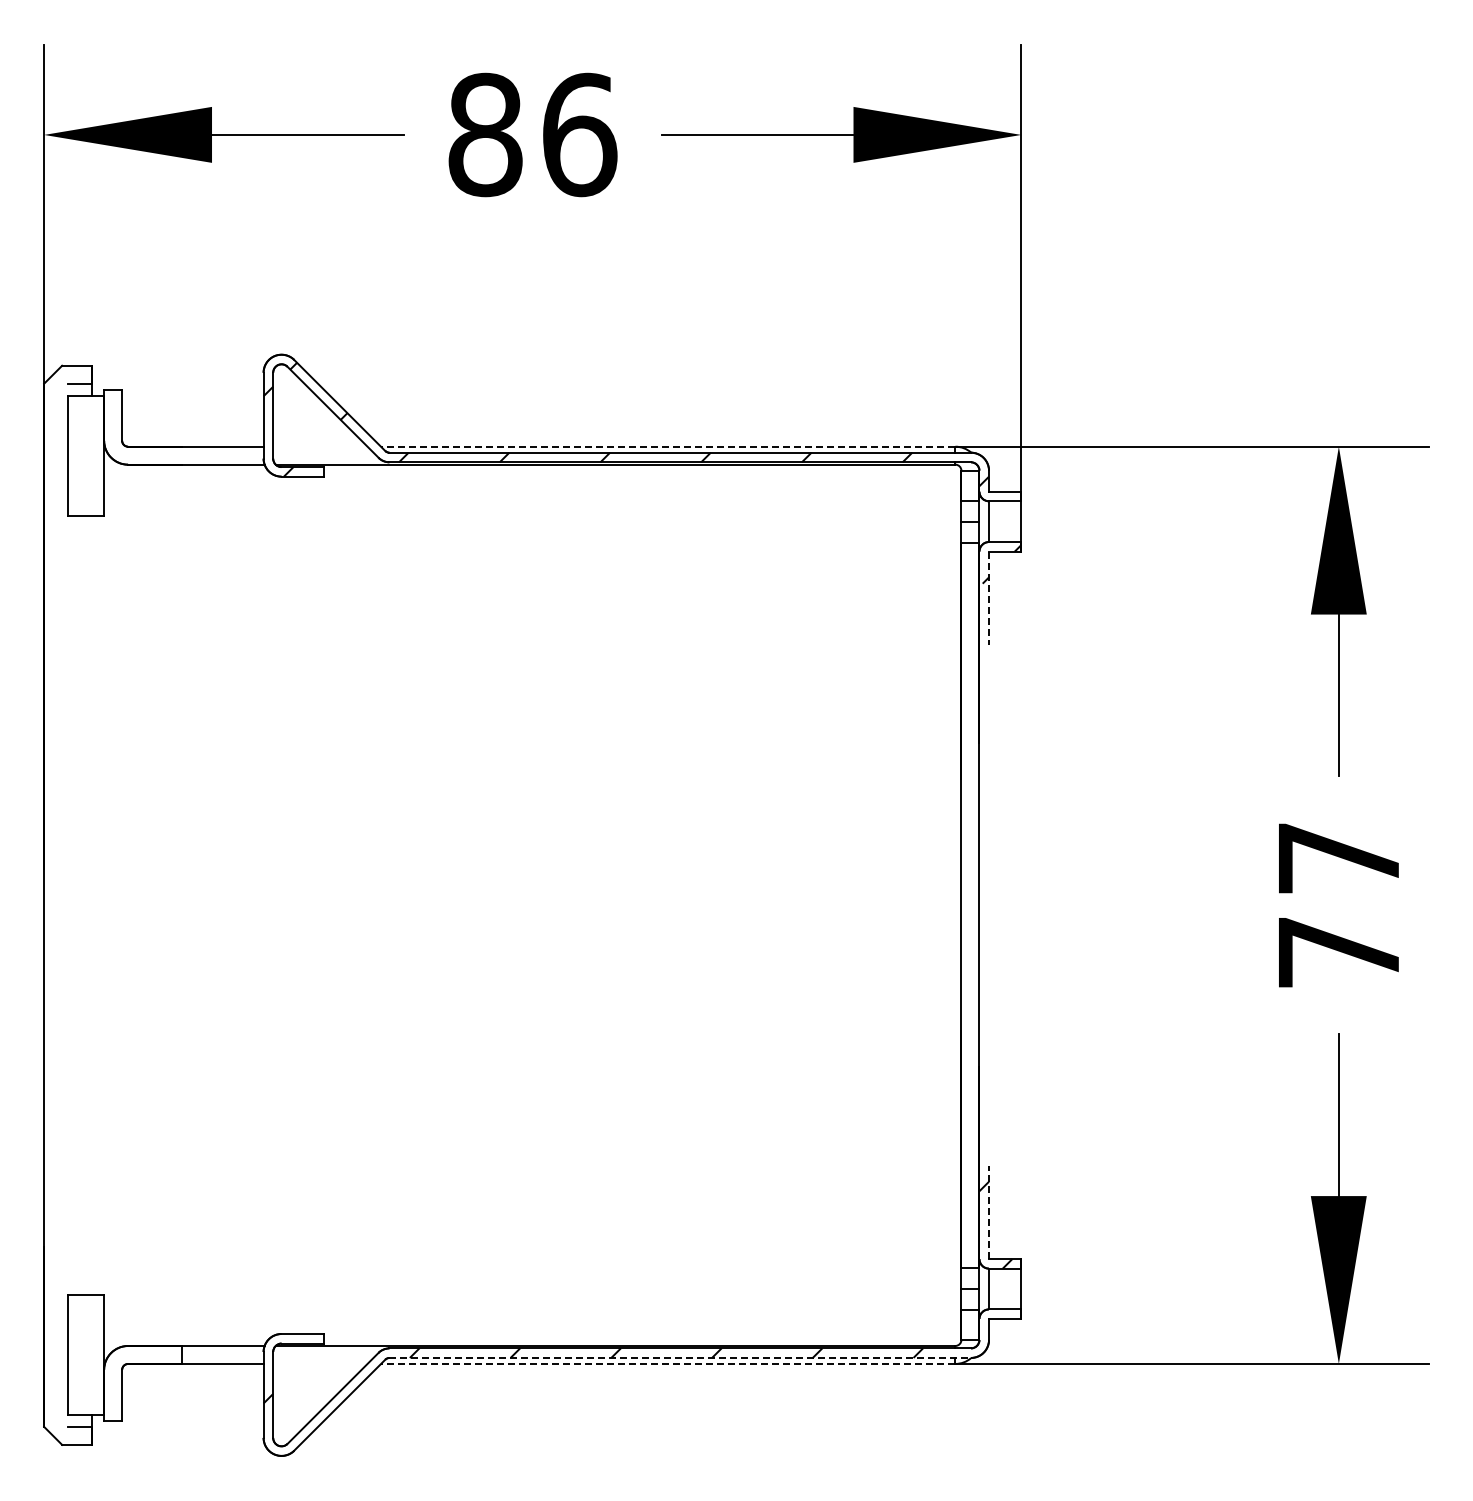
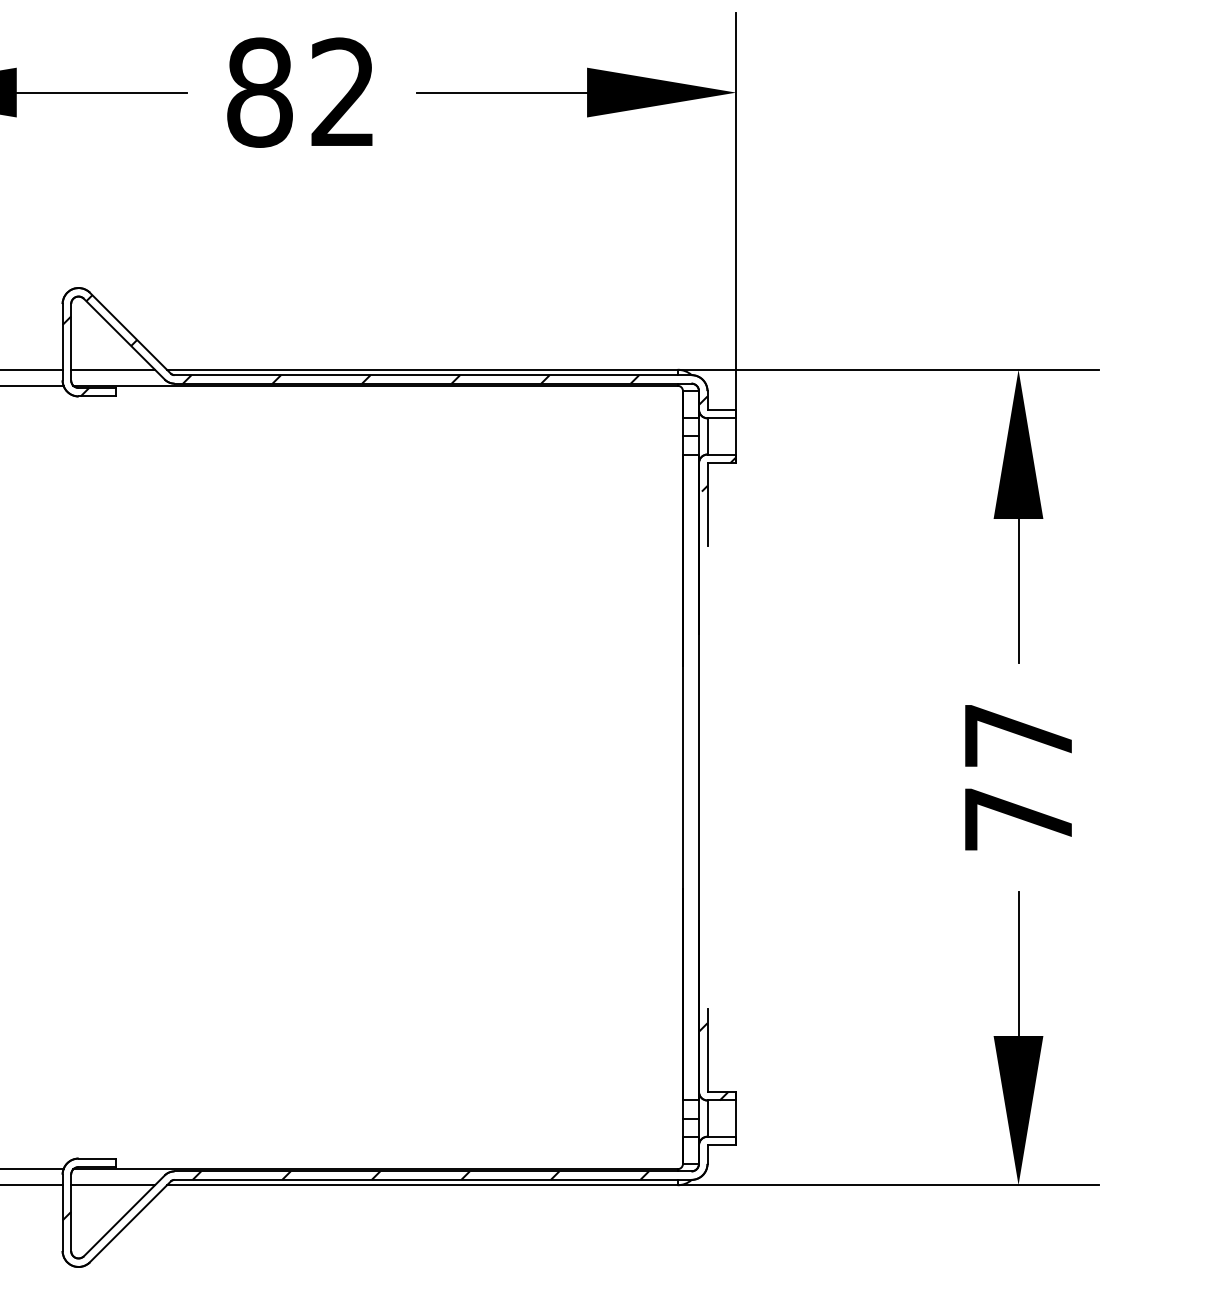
text: (580, 134) -> (344, 92), 86 -> 82
line: (320, 446) -> (113, 369), added
line: (667, 446) -> (421, 369), dashed -> solid
line: (988, 598) -> (707, 504), dashed -> solid
line: (988, 1212) -> (707, 1050), dashed -> solid
line: (680, 1357) -> (433, 1179), dashed -> solid
line: (320, 1363) -> (113, 1184), added
line: (667, 1363) -> (421, 1184), dashed -> solid

